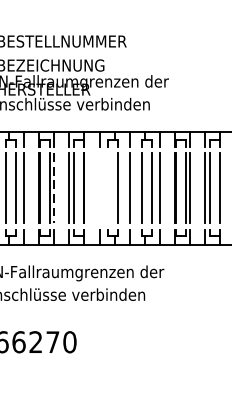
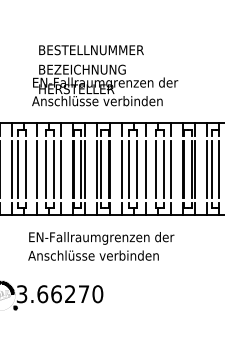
line: (99, 187) -> (121, 168), added
line: (107, 187) -> (128, 168), added
line: (54, 188) -> (85, 169), dashed -> solid

